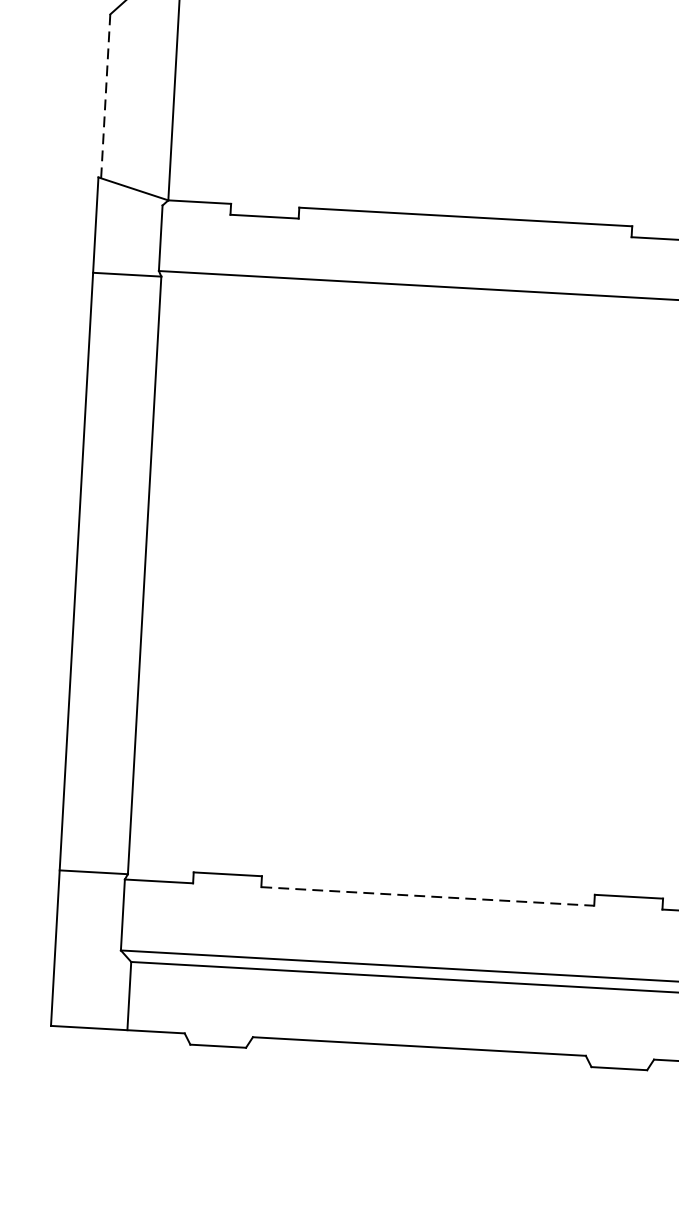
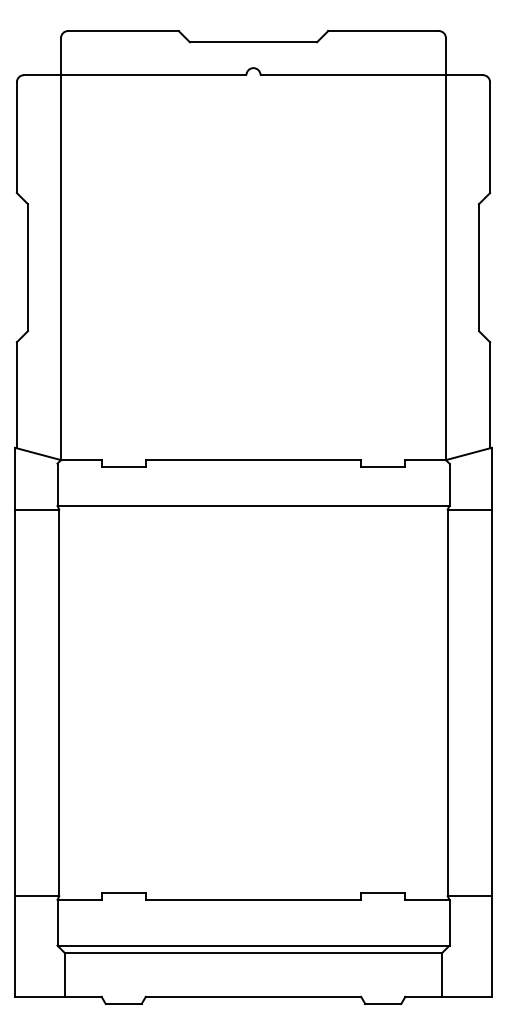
line: (105, 95) -> (16, 394), dashed -> solid
line: (427, 896) -> (253, 899), dashed -> solid

